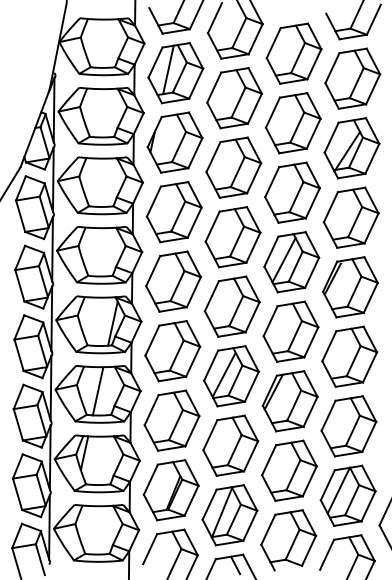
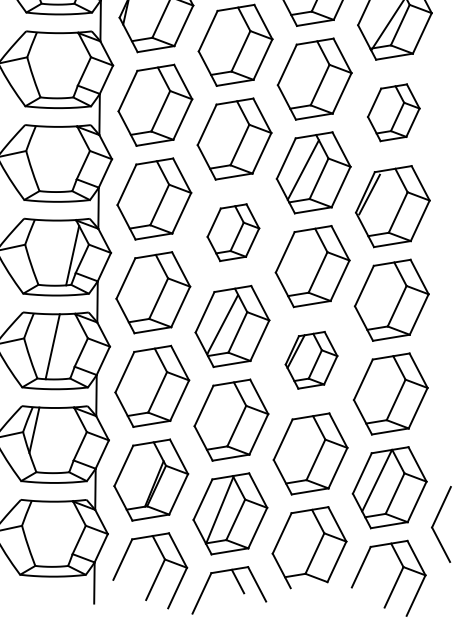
part: (350, 217) -> (392, 112), size x0.7
part: (231, 306) -> (232, 232), size x0.7
part: (289, 401) -> (310, 360), size x0.7

